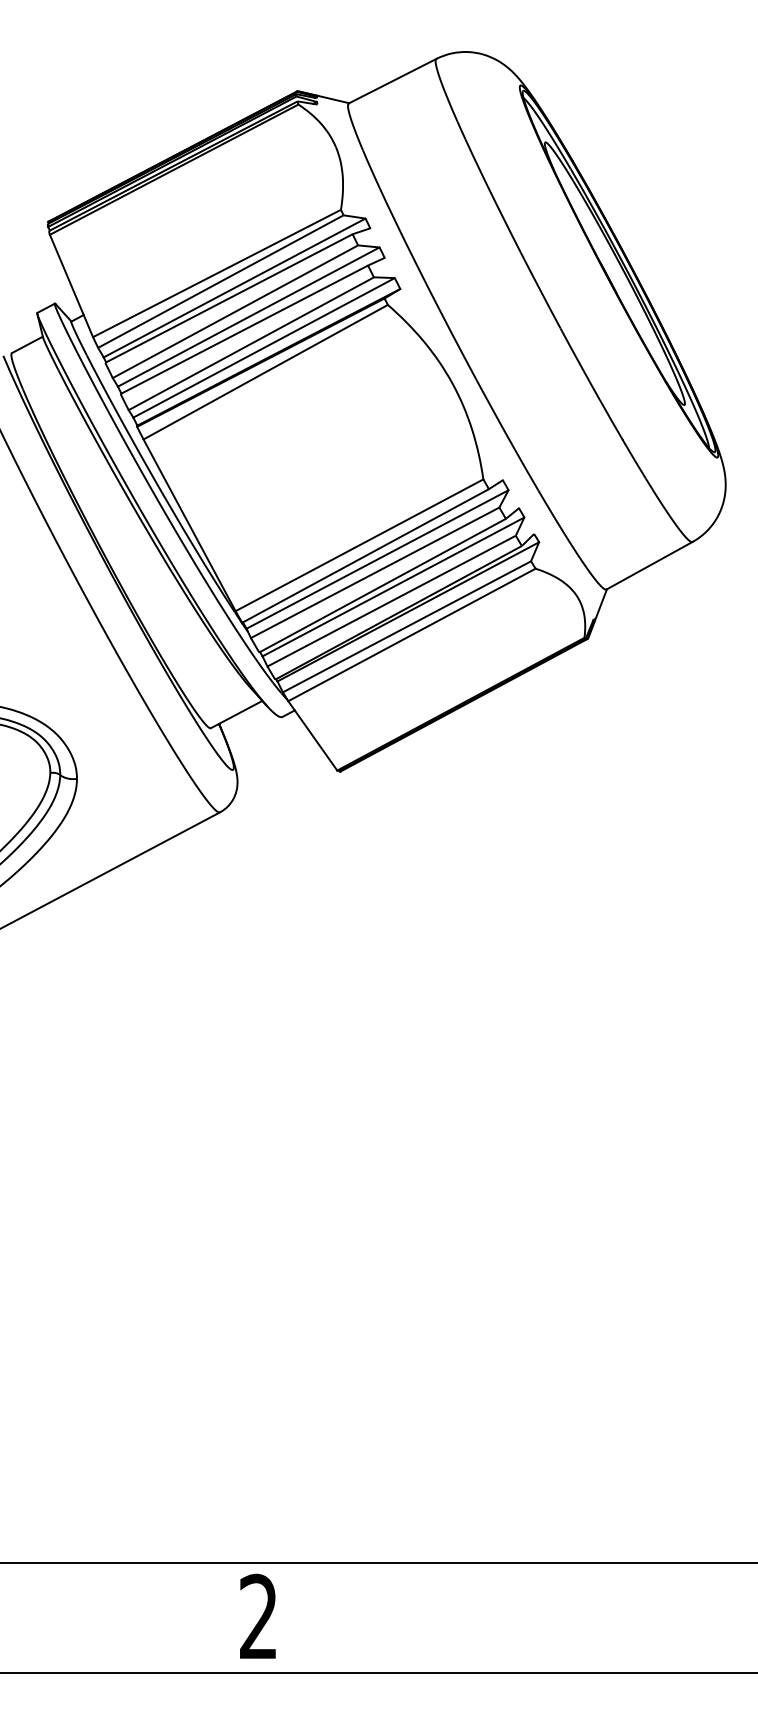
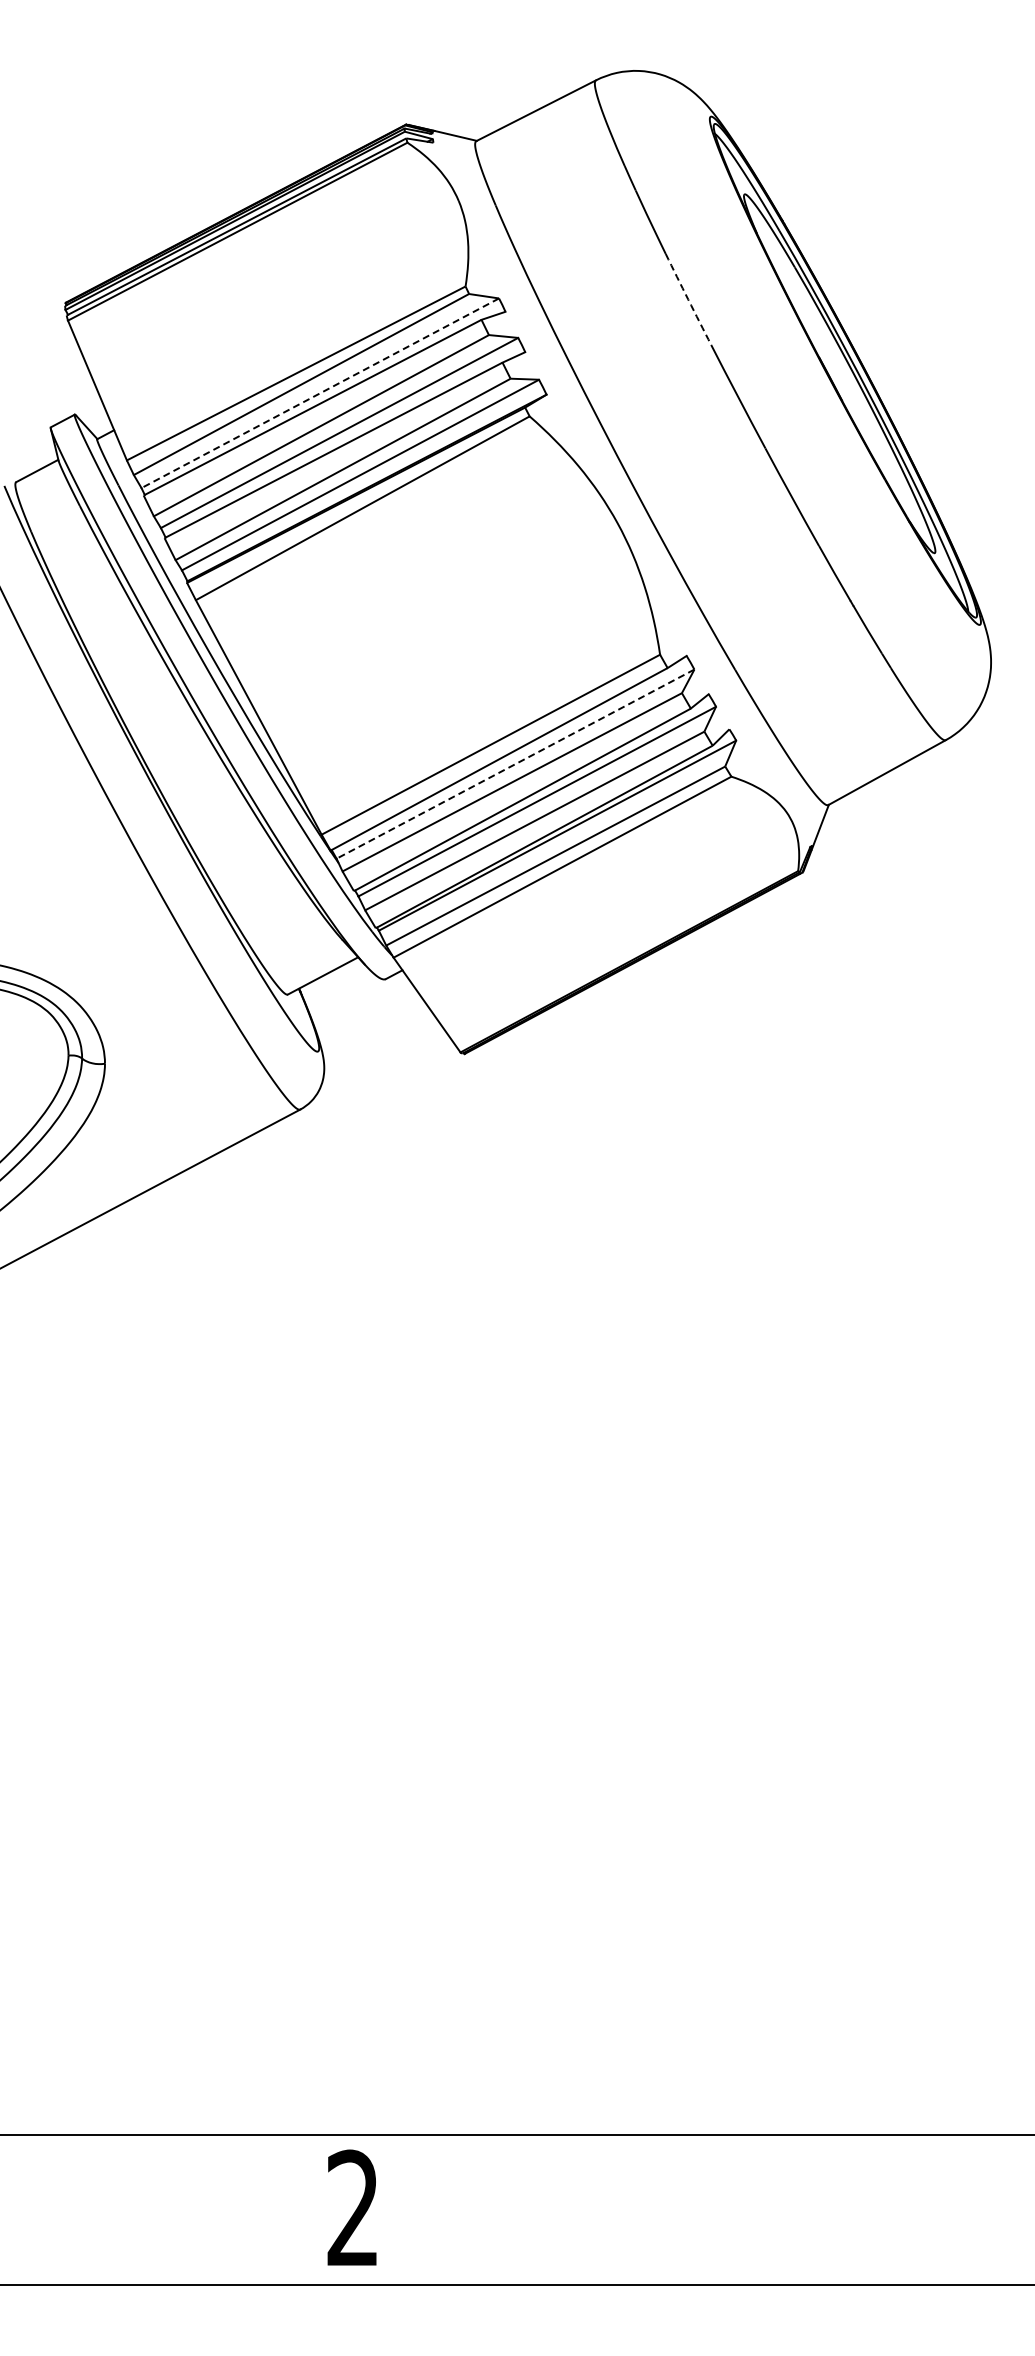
arc: (504, 219) -> (688, 299), solid -> dashed
line: (234, 288) -> (319, 393), solid -> dashed
line: (377, 559) -> (515, 764), solid -> dashed

